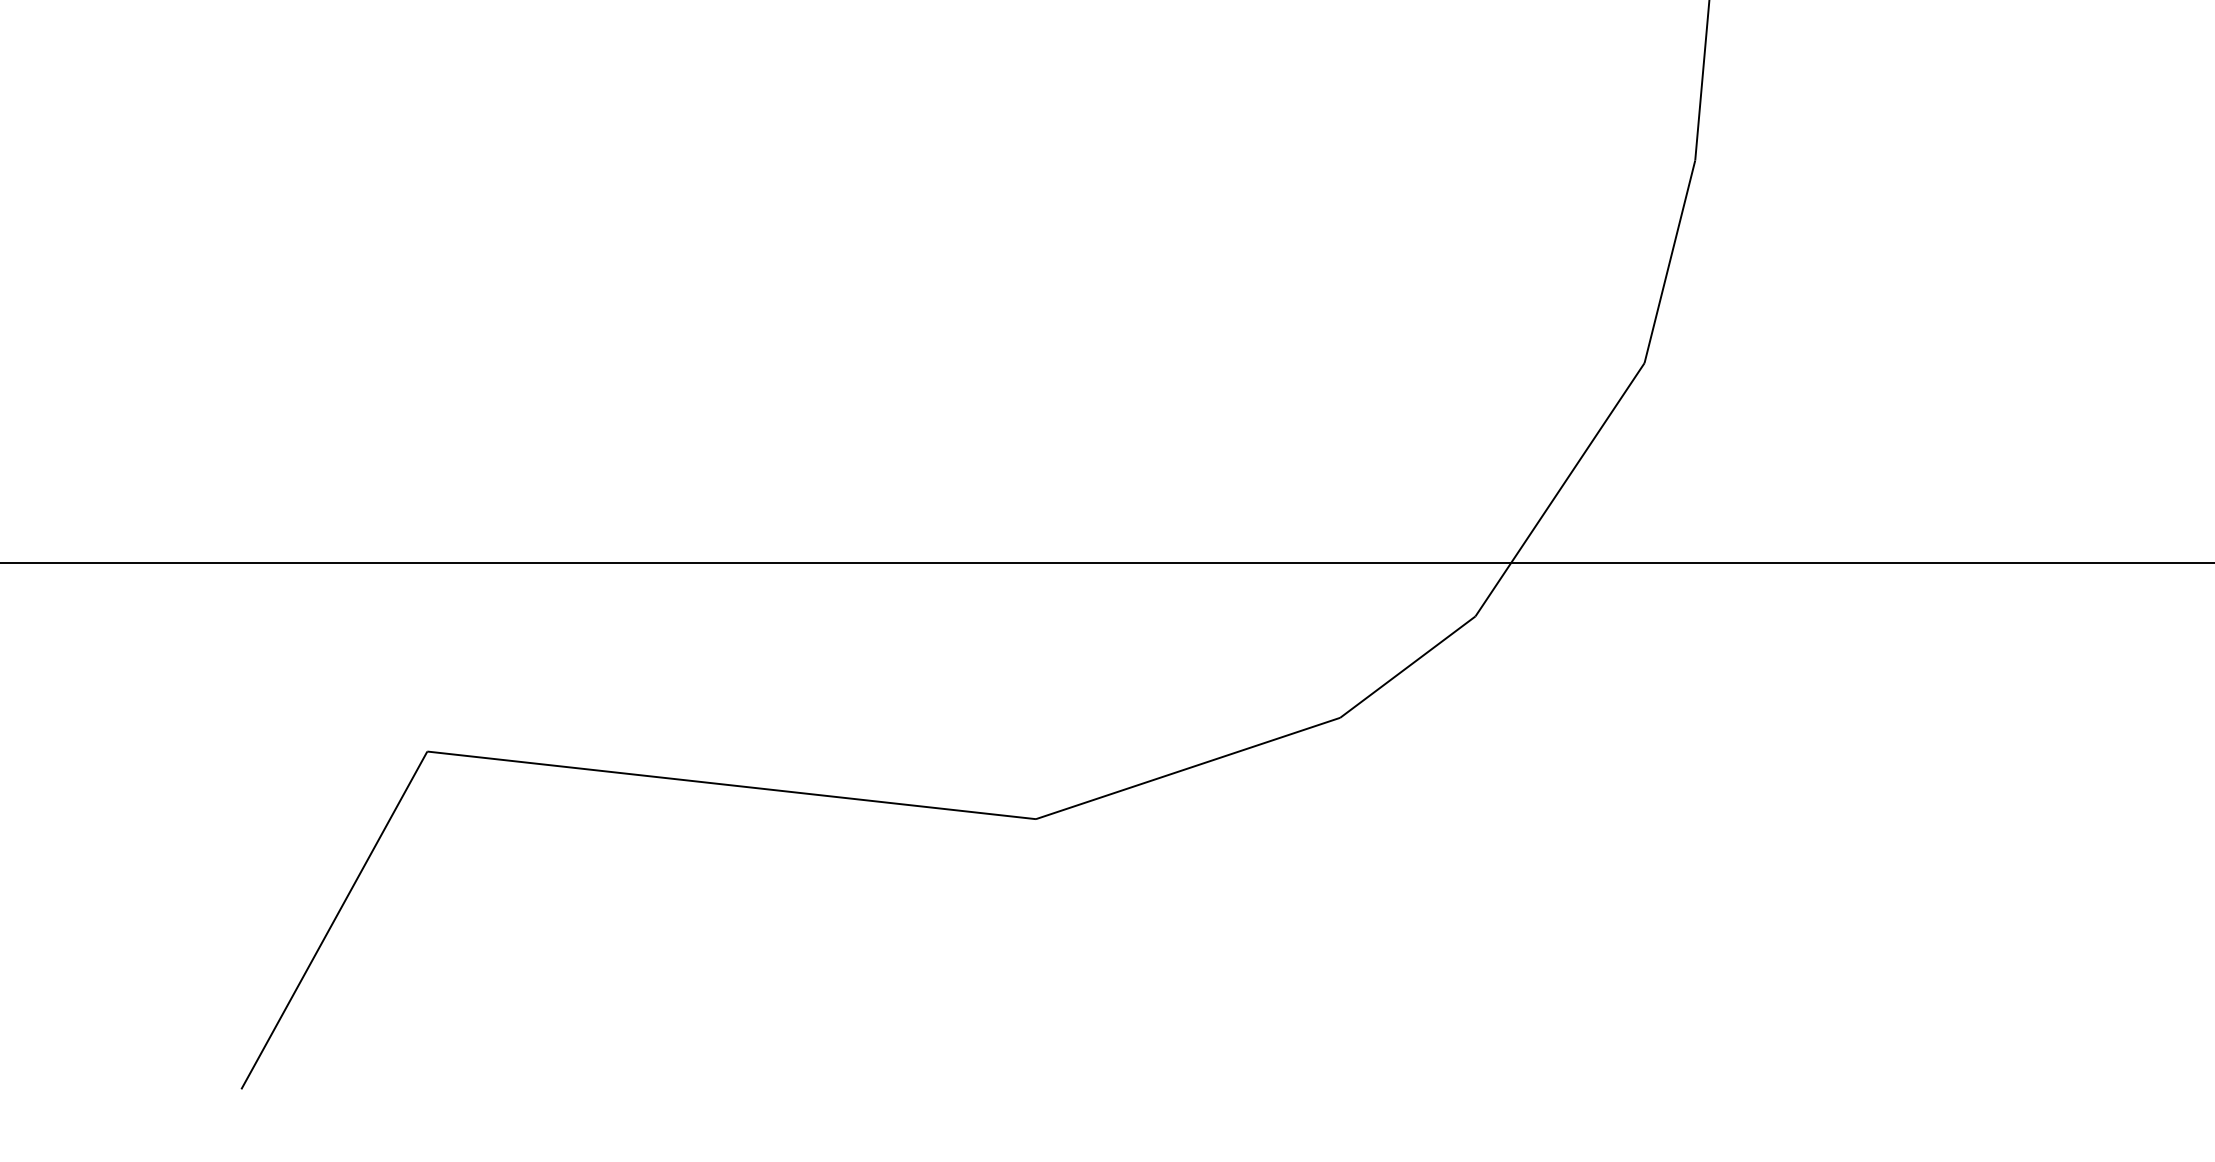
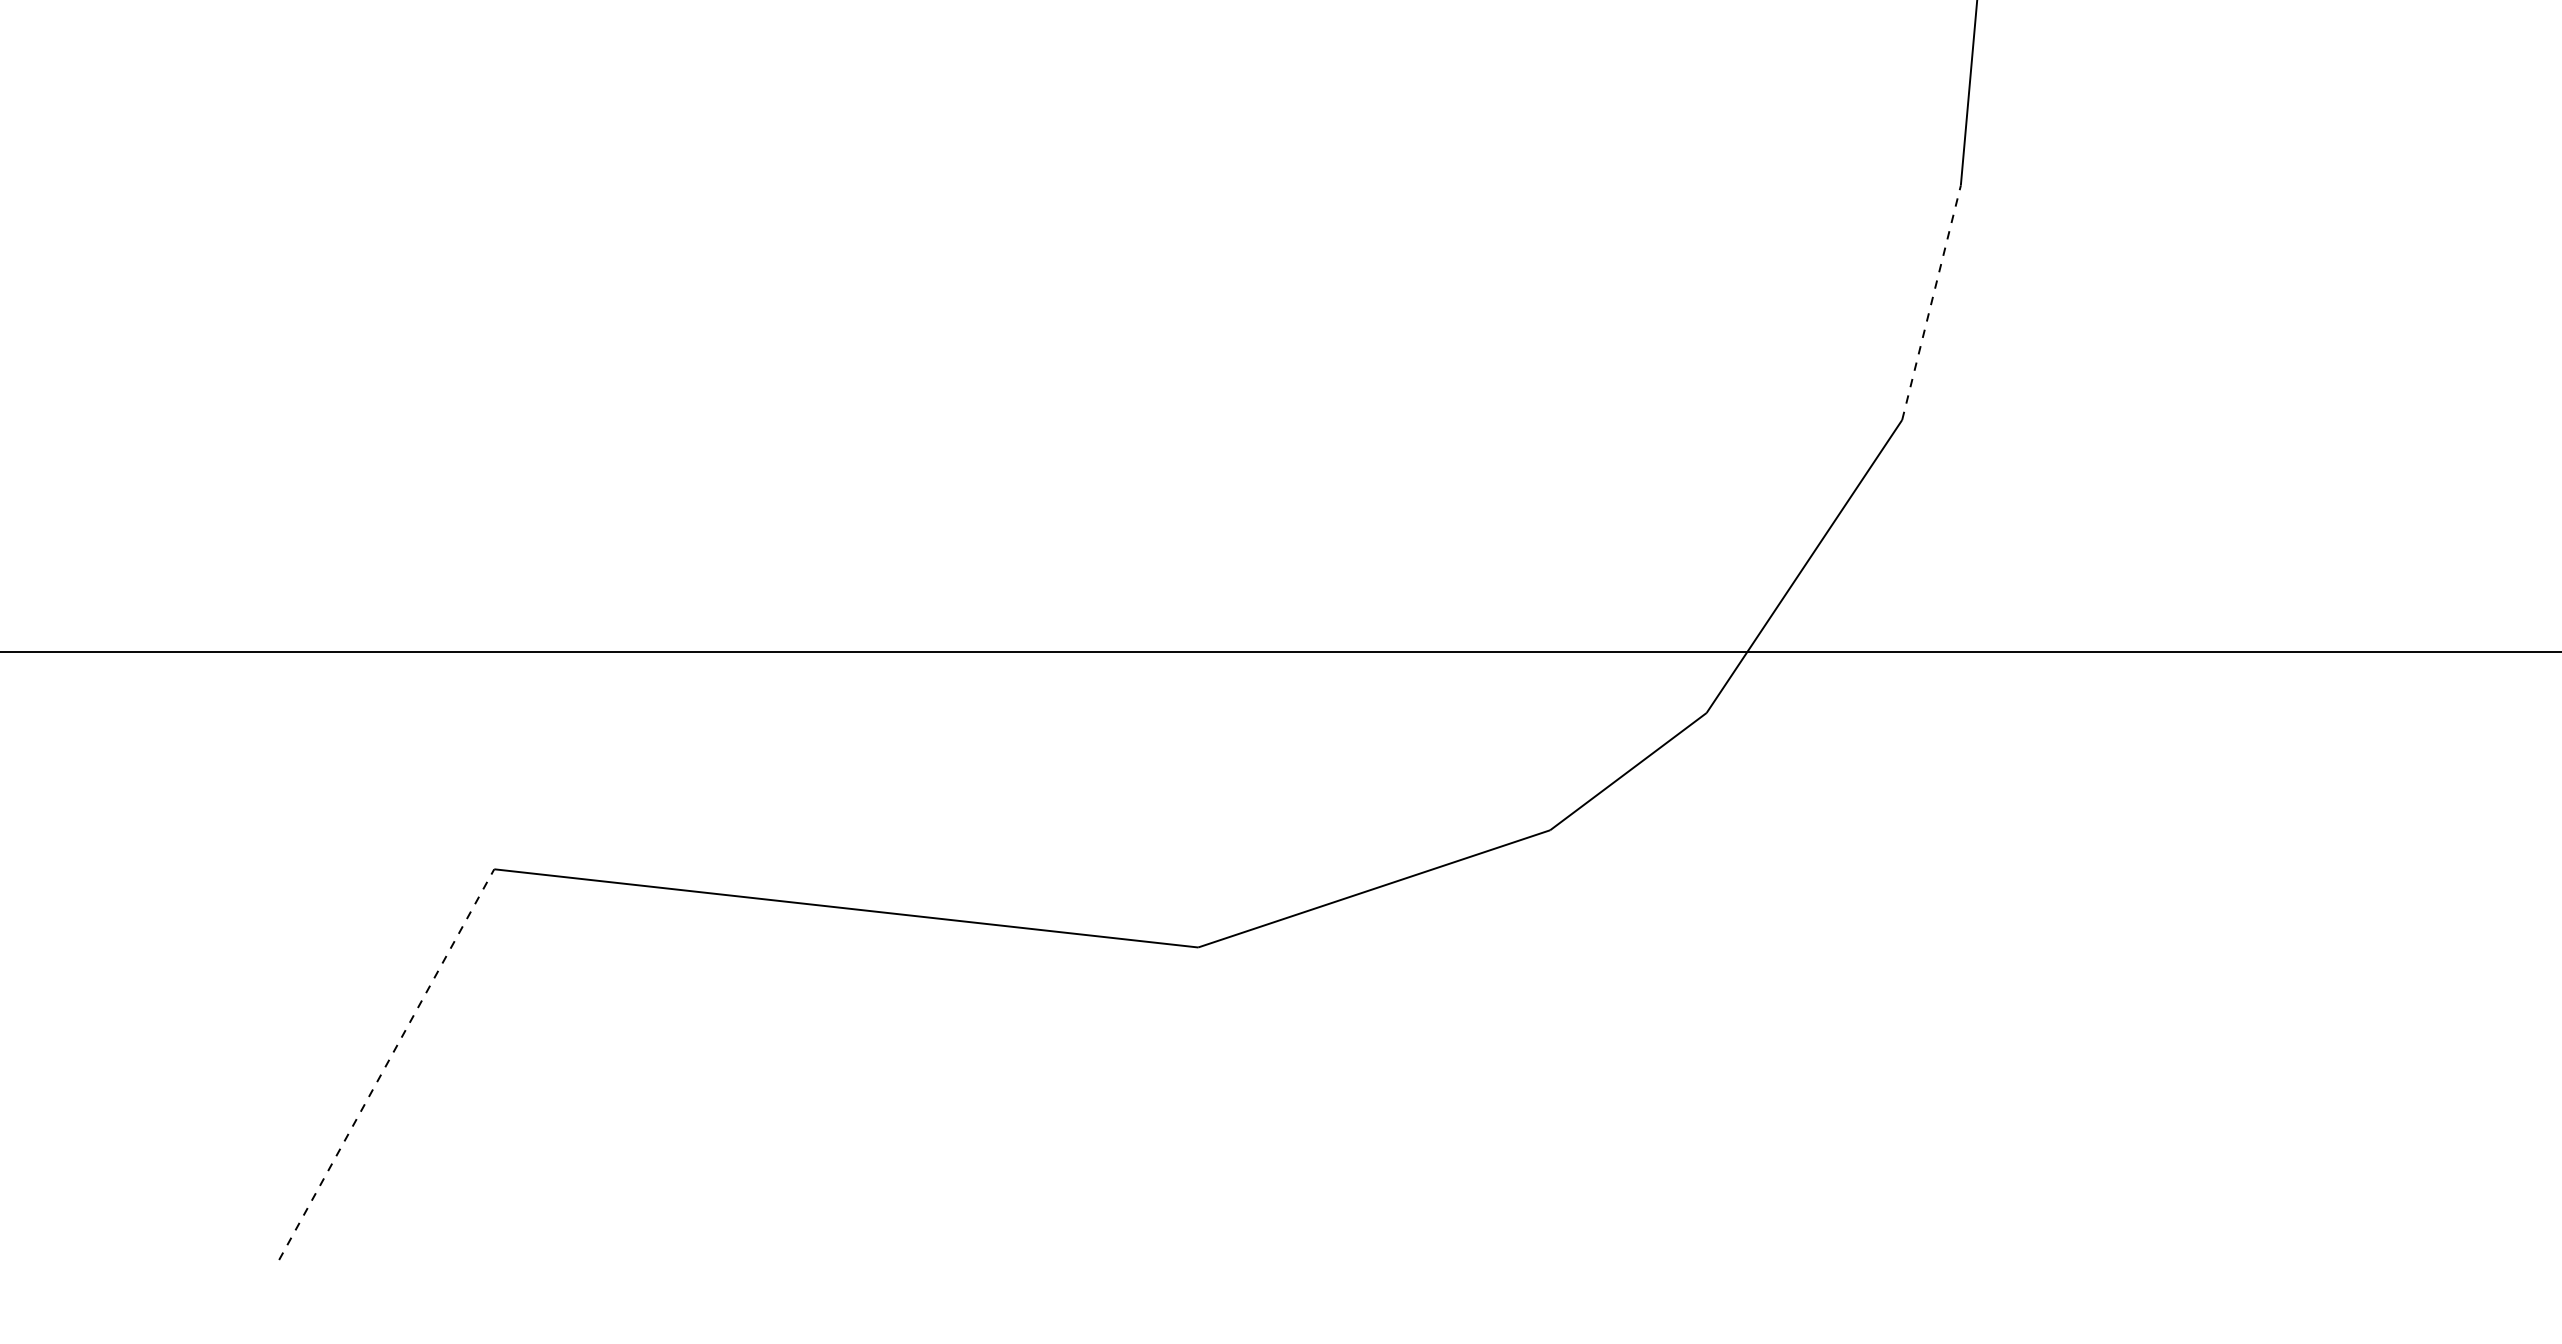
line: (1670, 261) -> (1932, 302), solid -> dashed
line: (334, 920) -> (386, 1064), solid -> dashed

